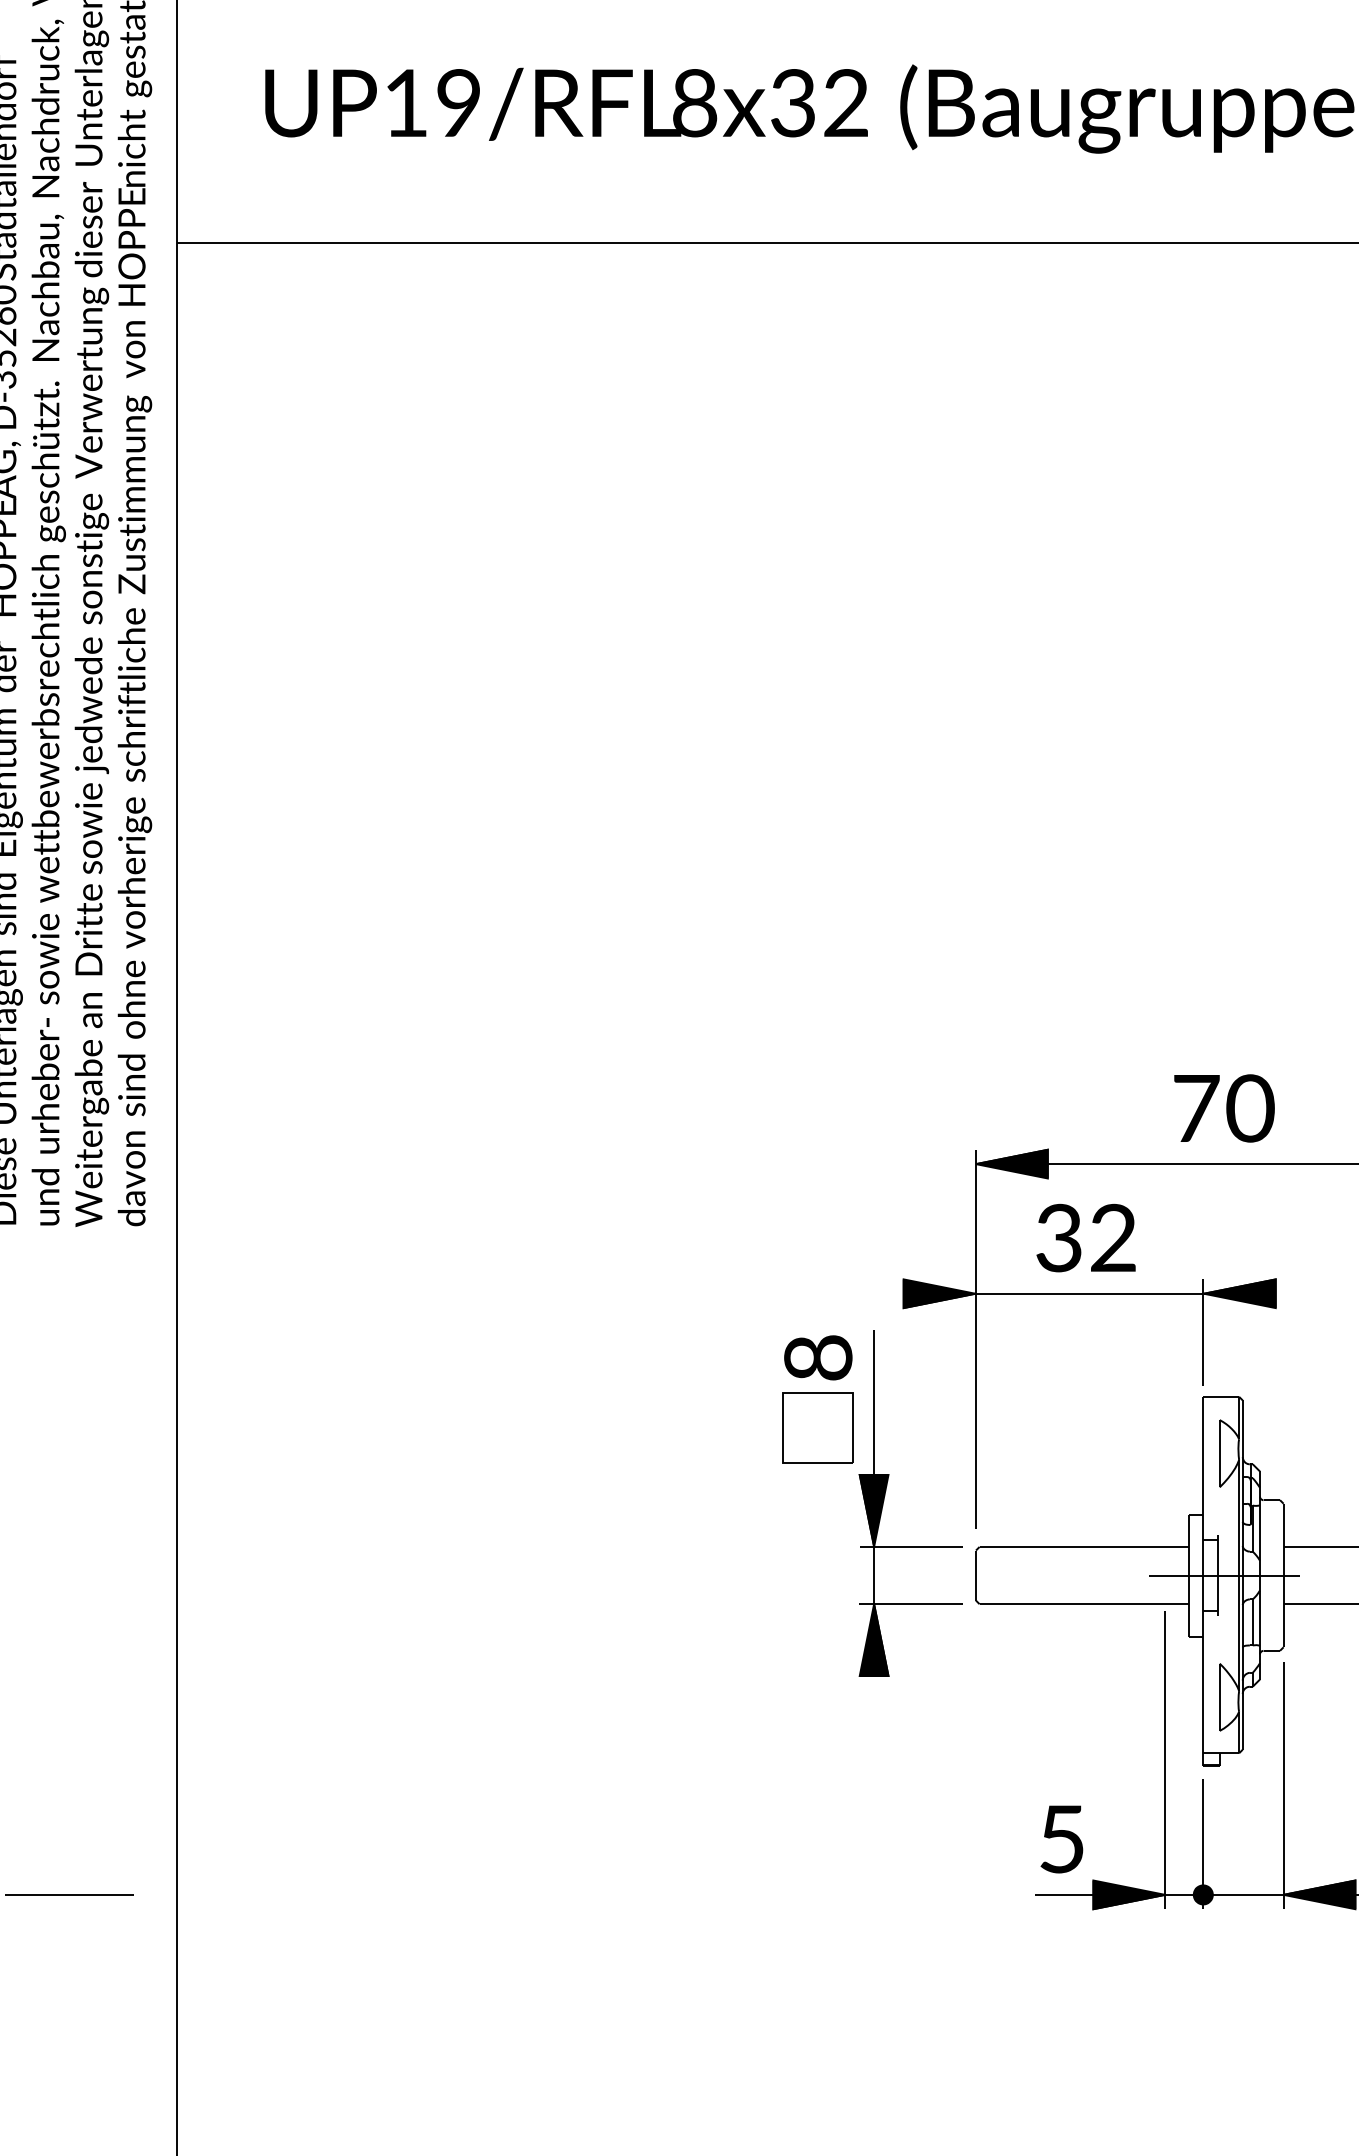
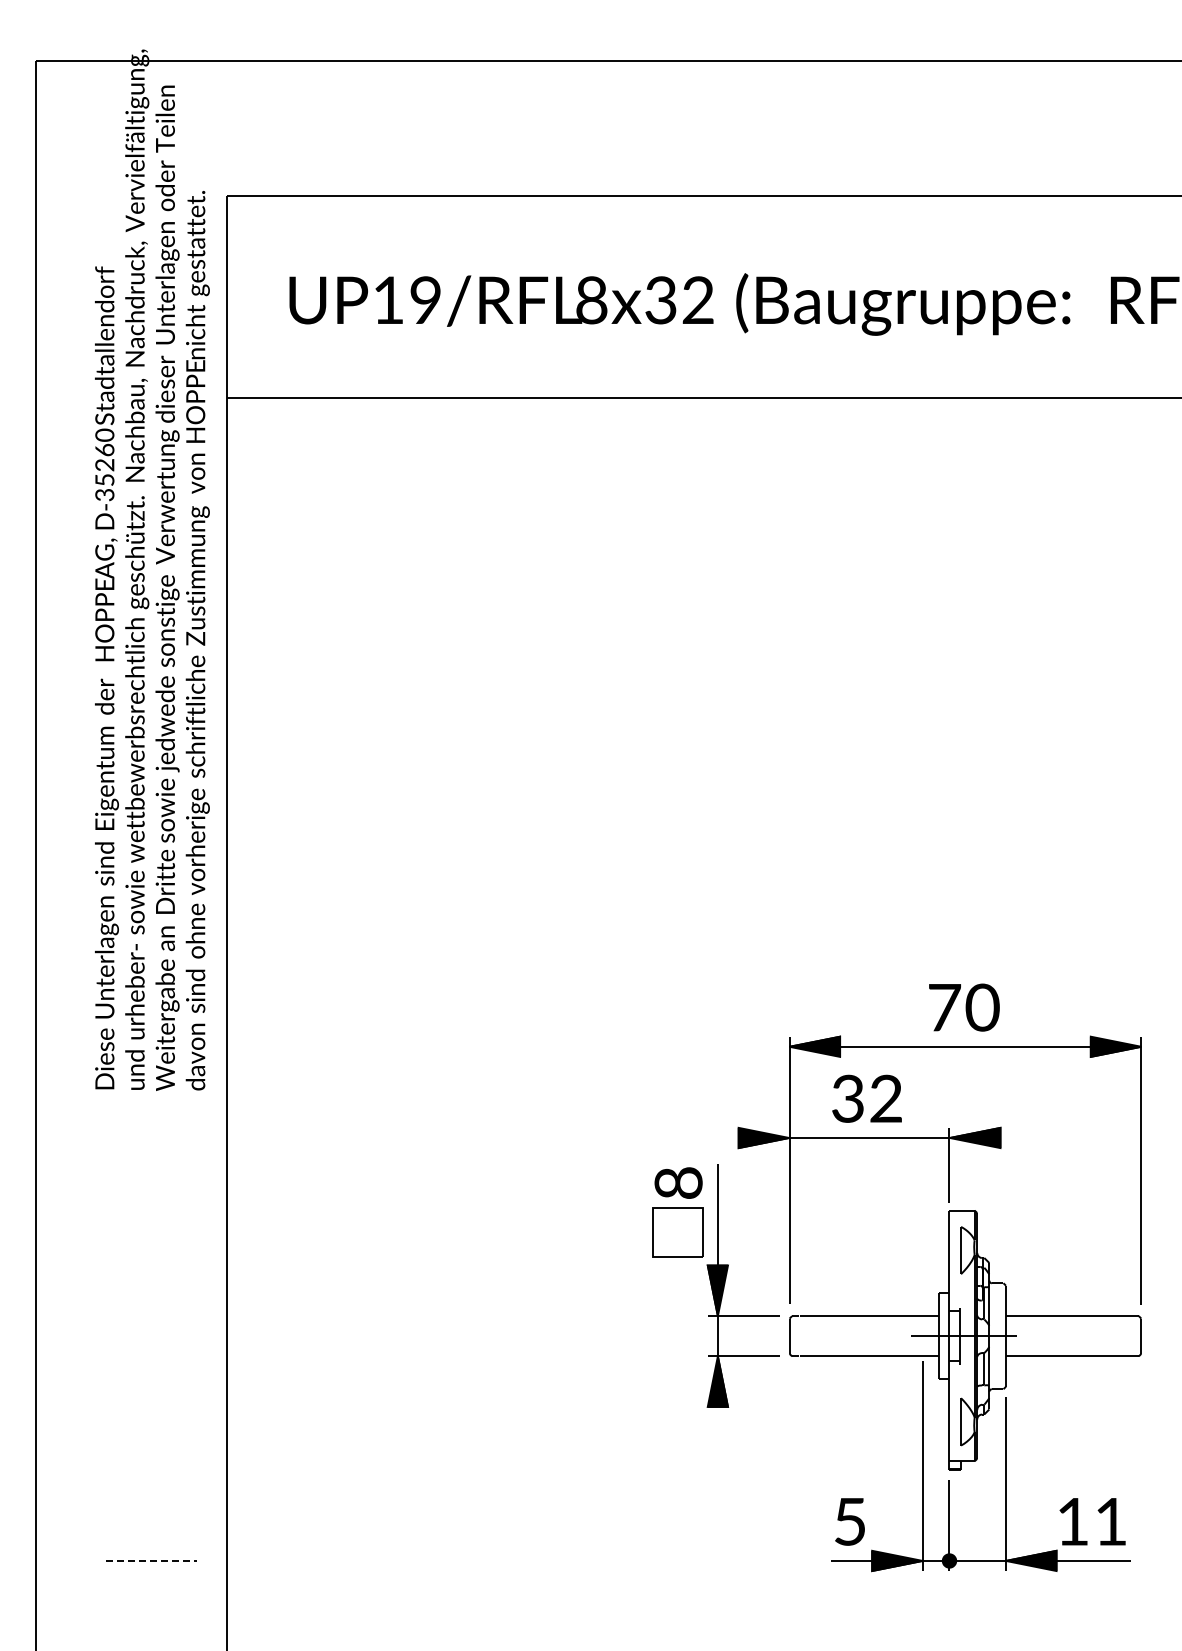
line: (70, 1894) -> (152, 1560), solid -> dashed

